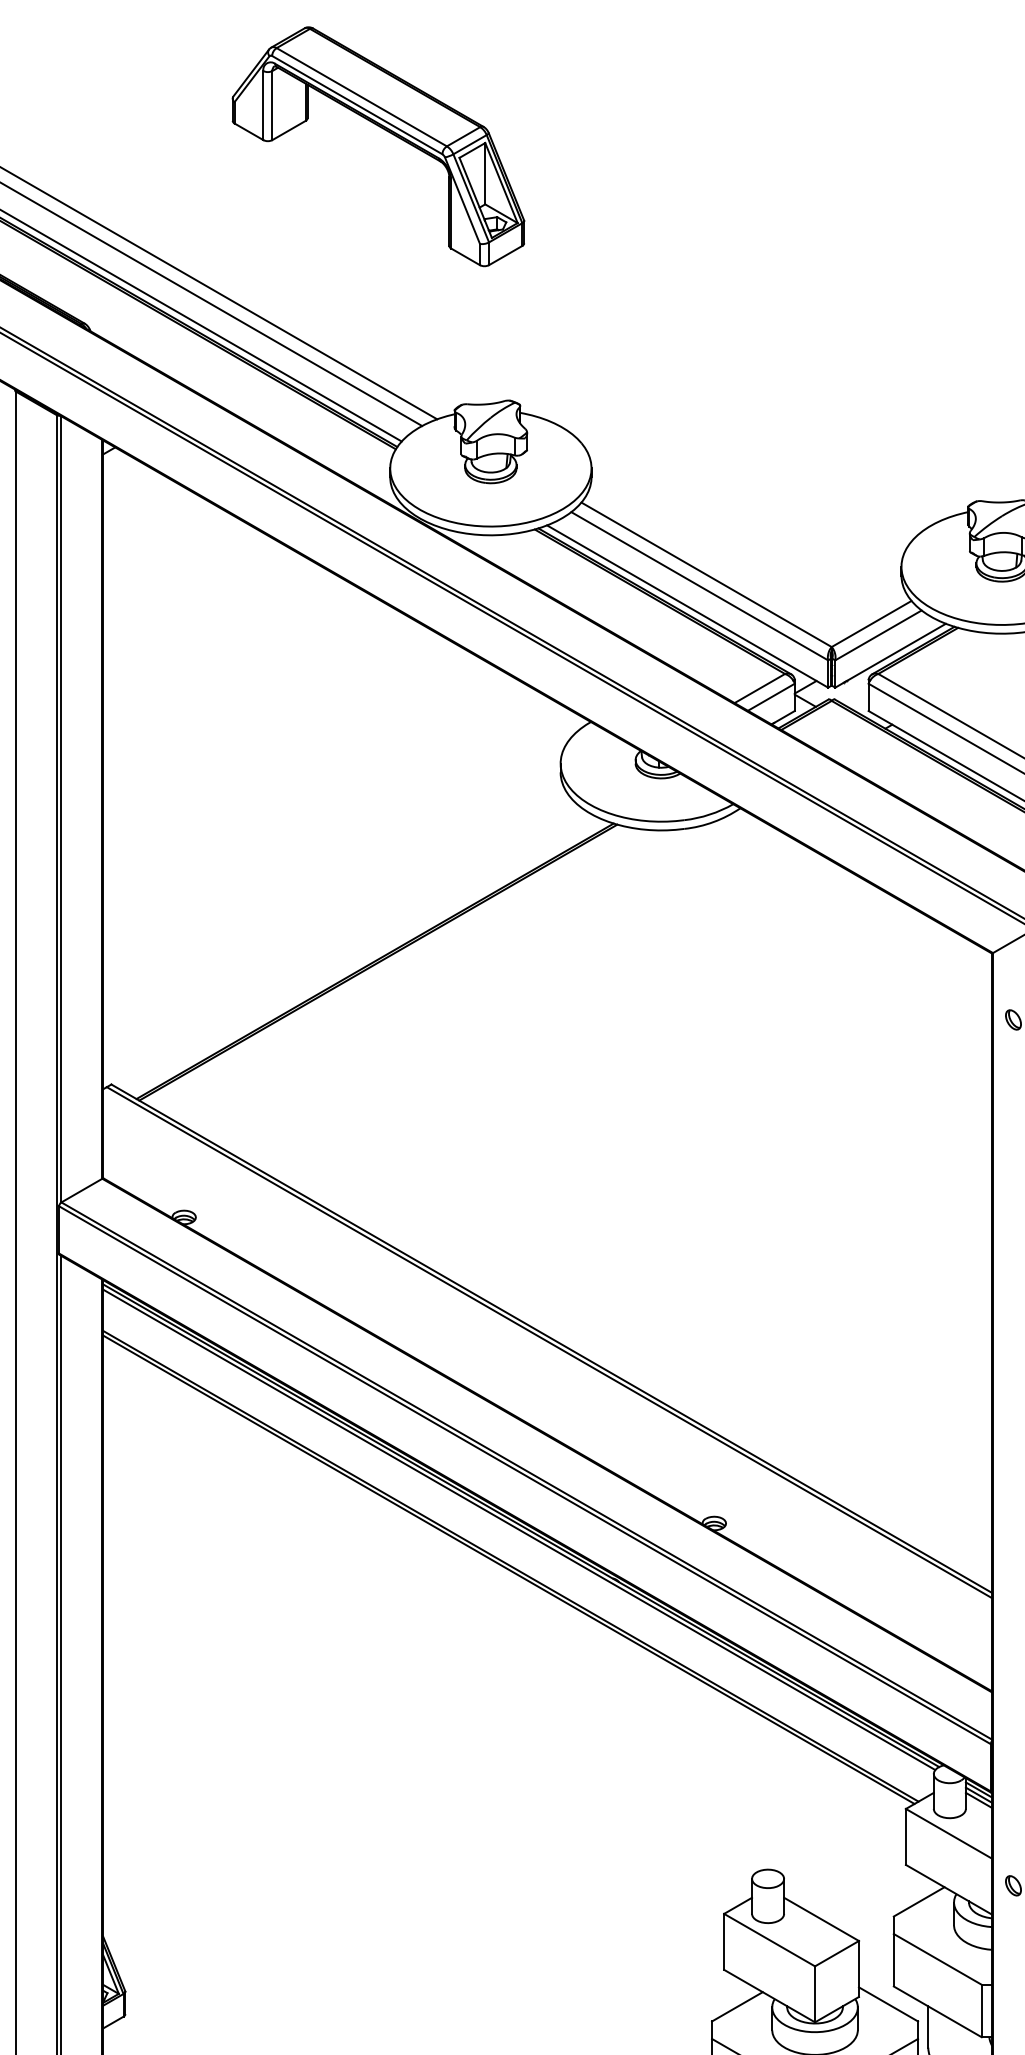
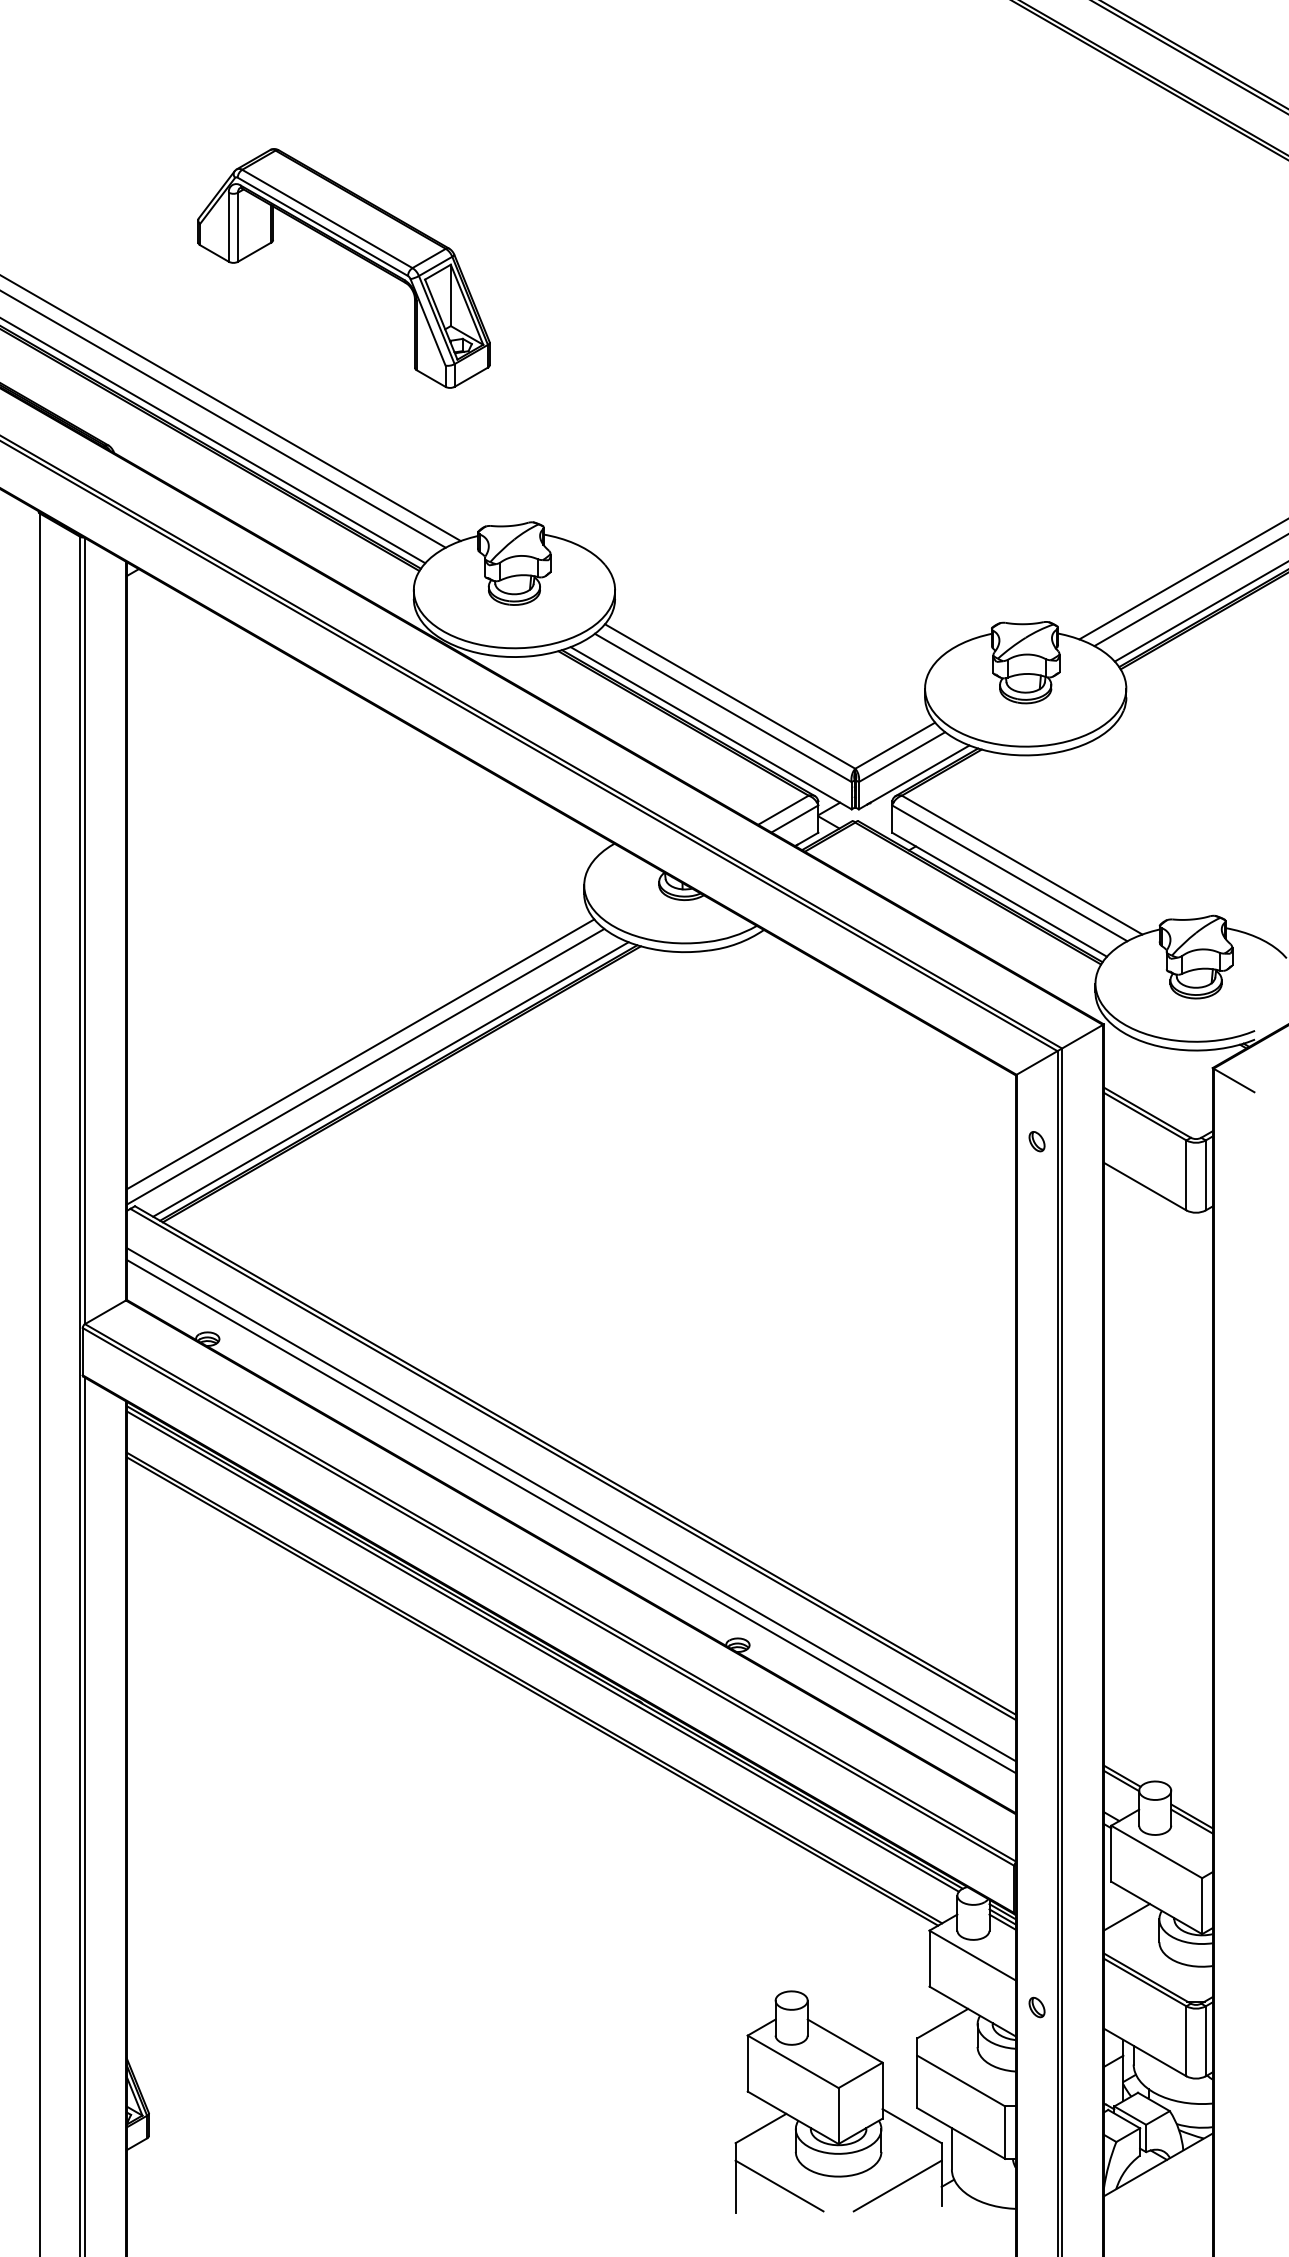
part: (384, 130) -> (350, 252), moved
line: (336, 932) -> (360, 1054), added
line: (341, 944) -> (365, 1066), added
line: (366, 957) -> (390, 1079), added
line: (546, 1382) -> (570, 1504), added
line: (546, 1394) -> (570, 1516), added

